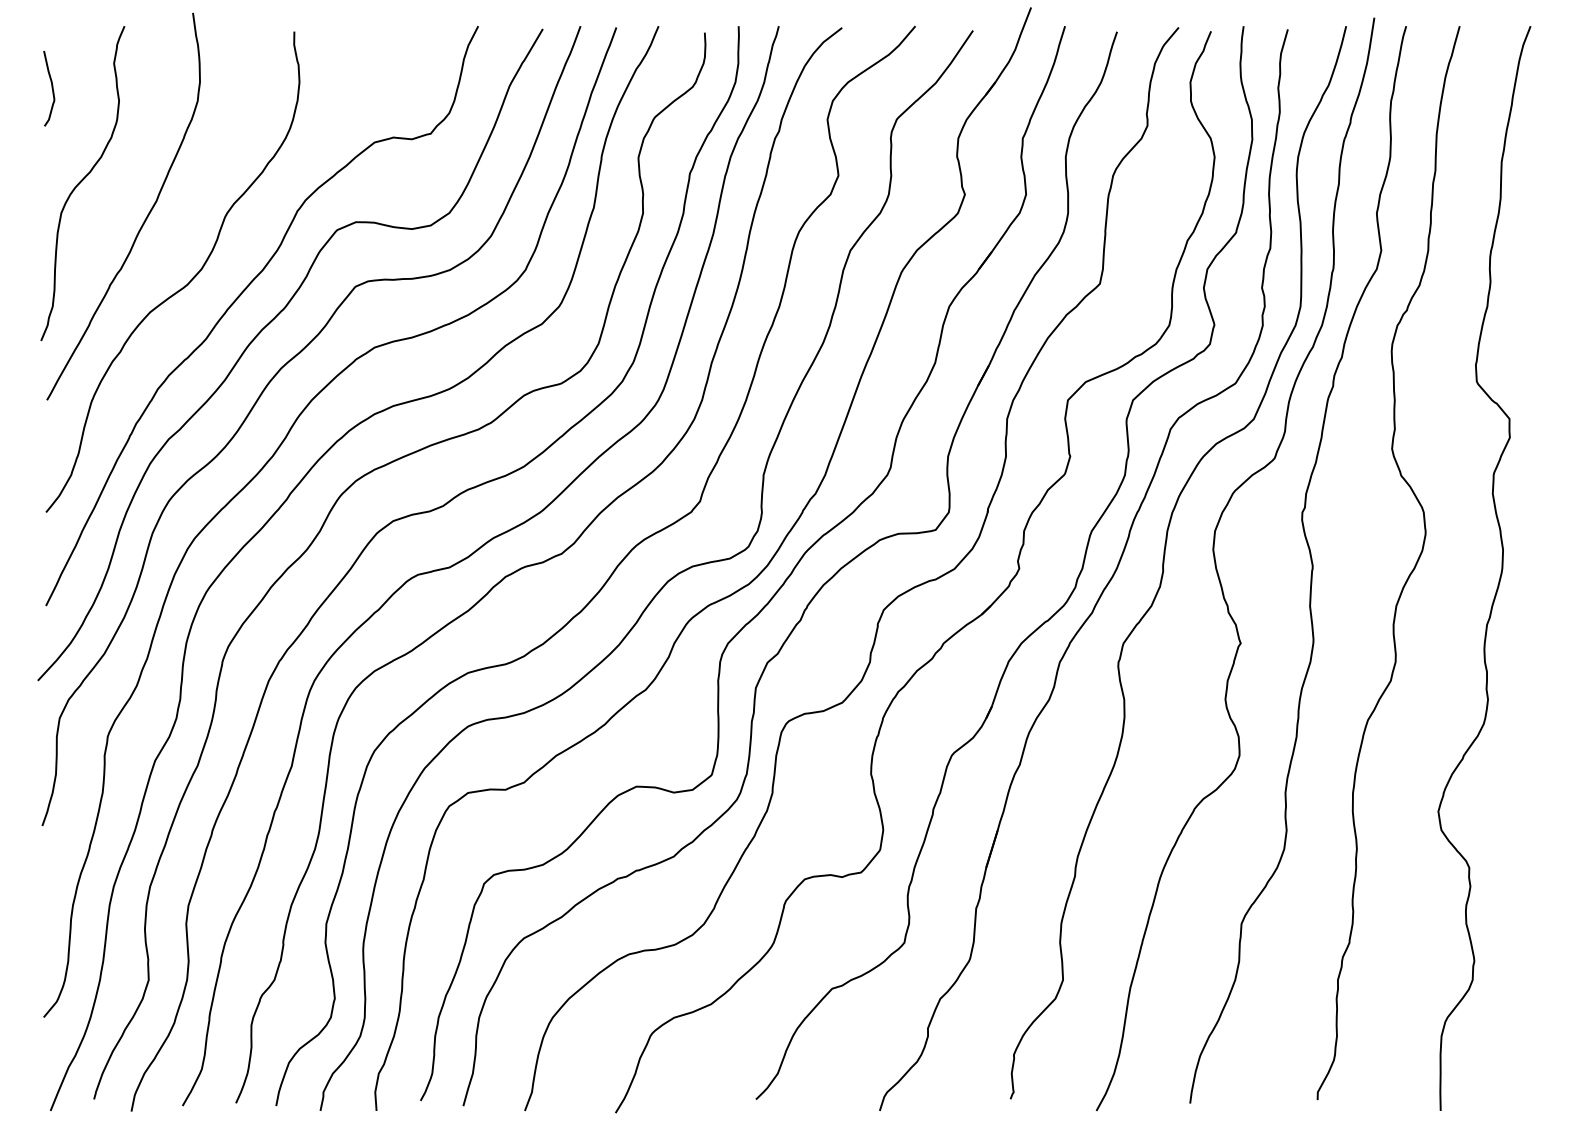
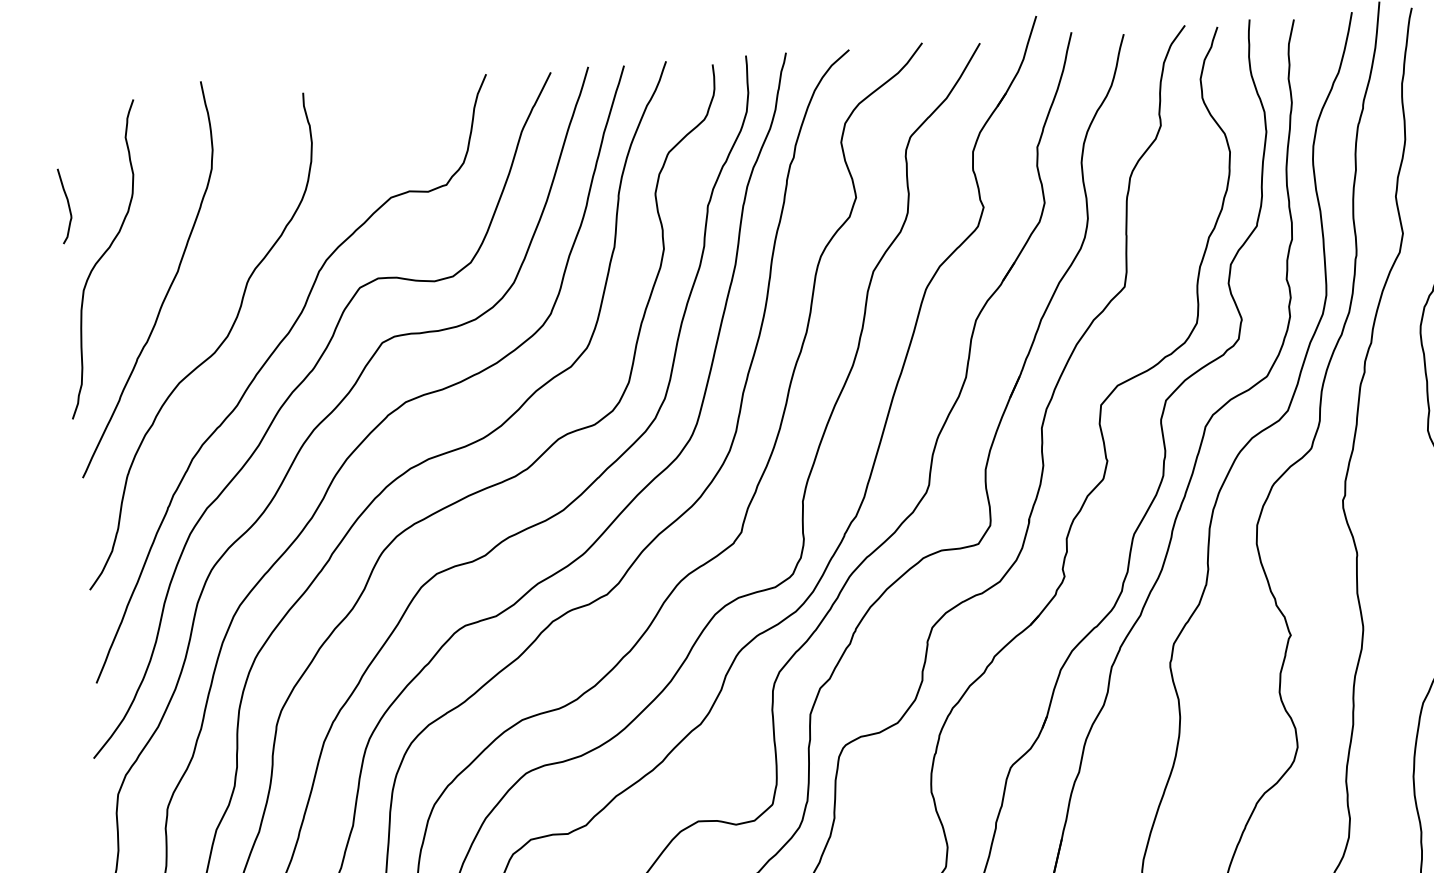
curve: (51, 88) -> (67, 205), moved

